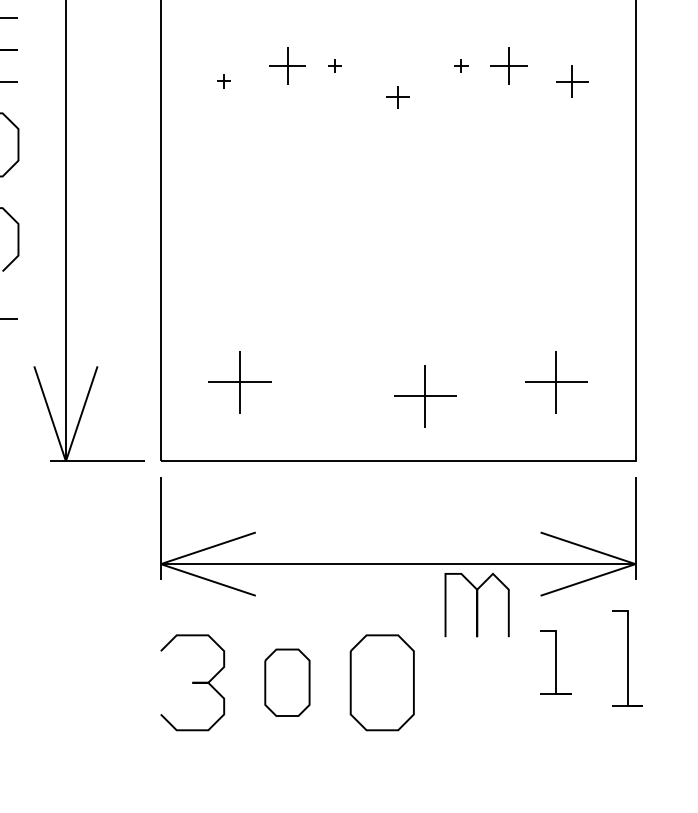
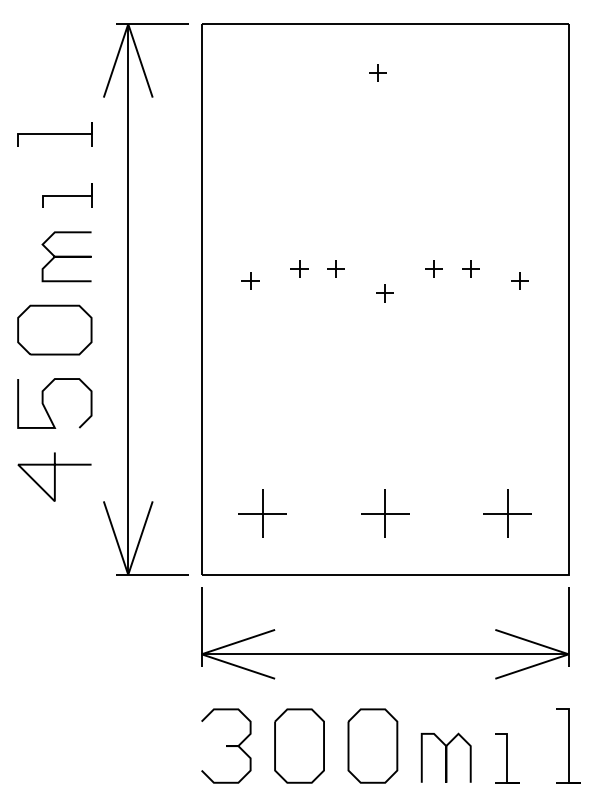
part: (287, 65) -> (299, 268), size x0.62
part: (333, 65) -> (335, 268), size x1.67
part: (460, 65) -> (433, 268), size x1.67
part: (508, 65) -> (470, 268), size x0.62
part: (224, 80) -> (250, 280), size x1.67
part: (571, 80) -> (519, 280), size x0.71
part: (425, 396) -> (385, 513), moved
curve: (476, 604) -> (445, 757), moved
line: (627, 657) -> (568, 745), moved
line: (556, 662) -> (507, 758), moved
part: (287, 682) -> (299, 745), size x1.43

